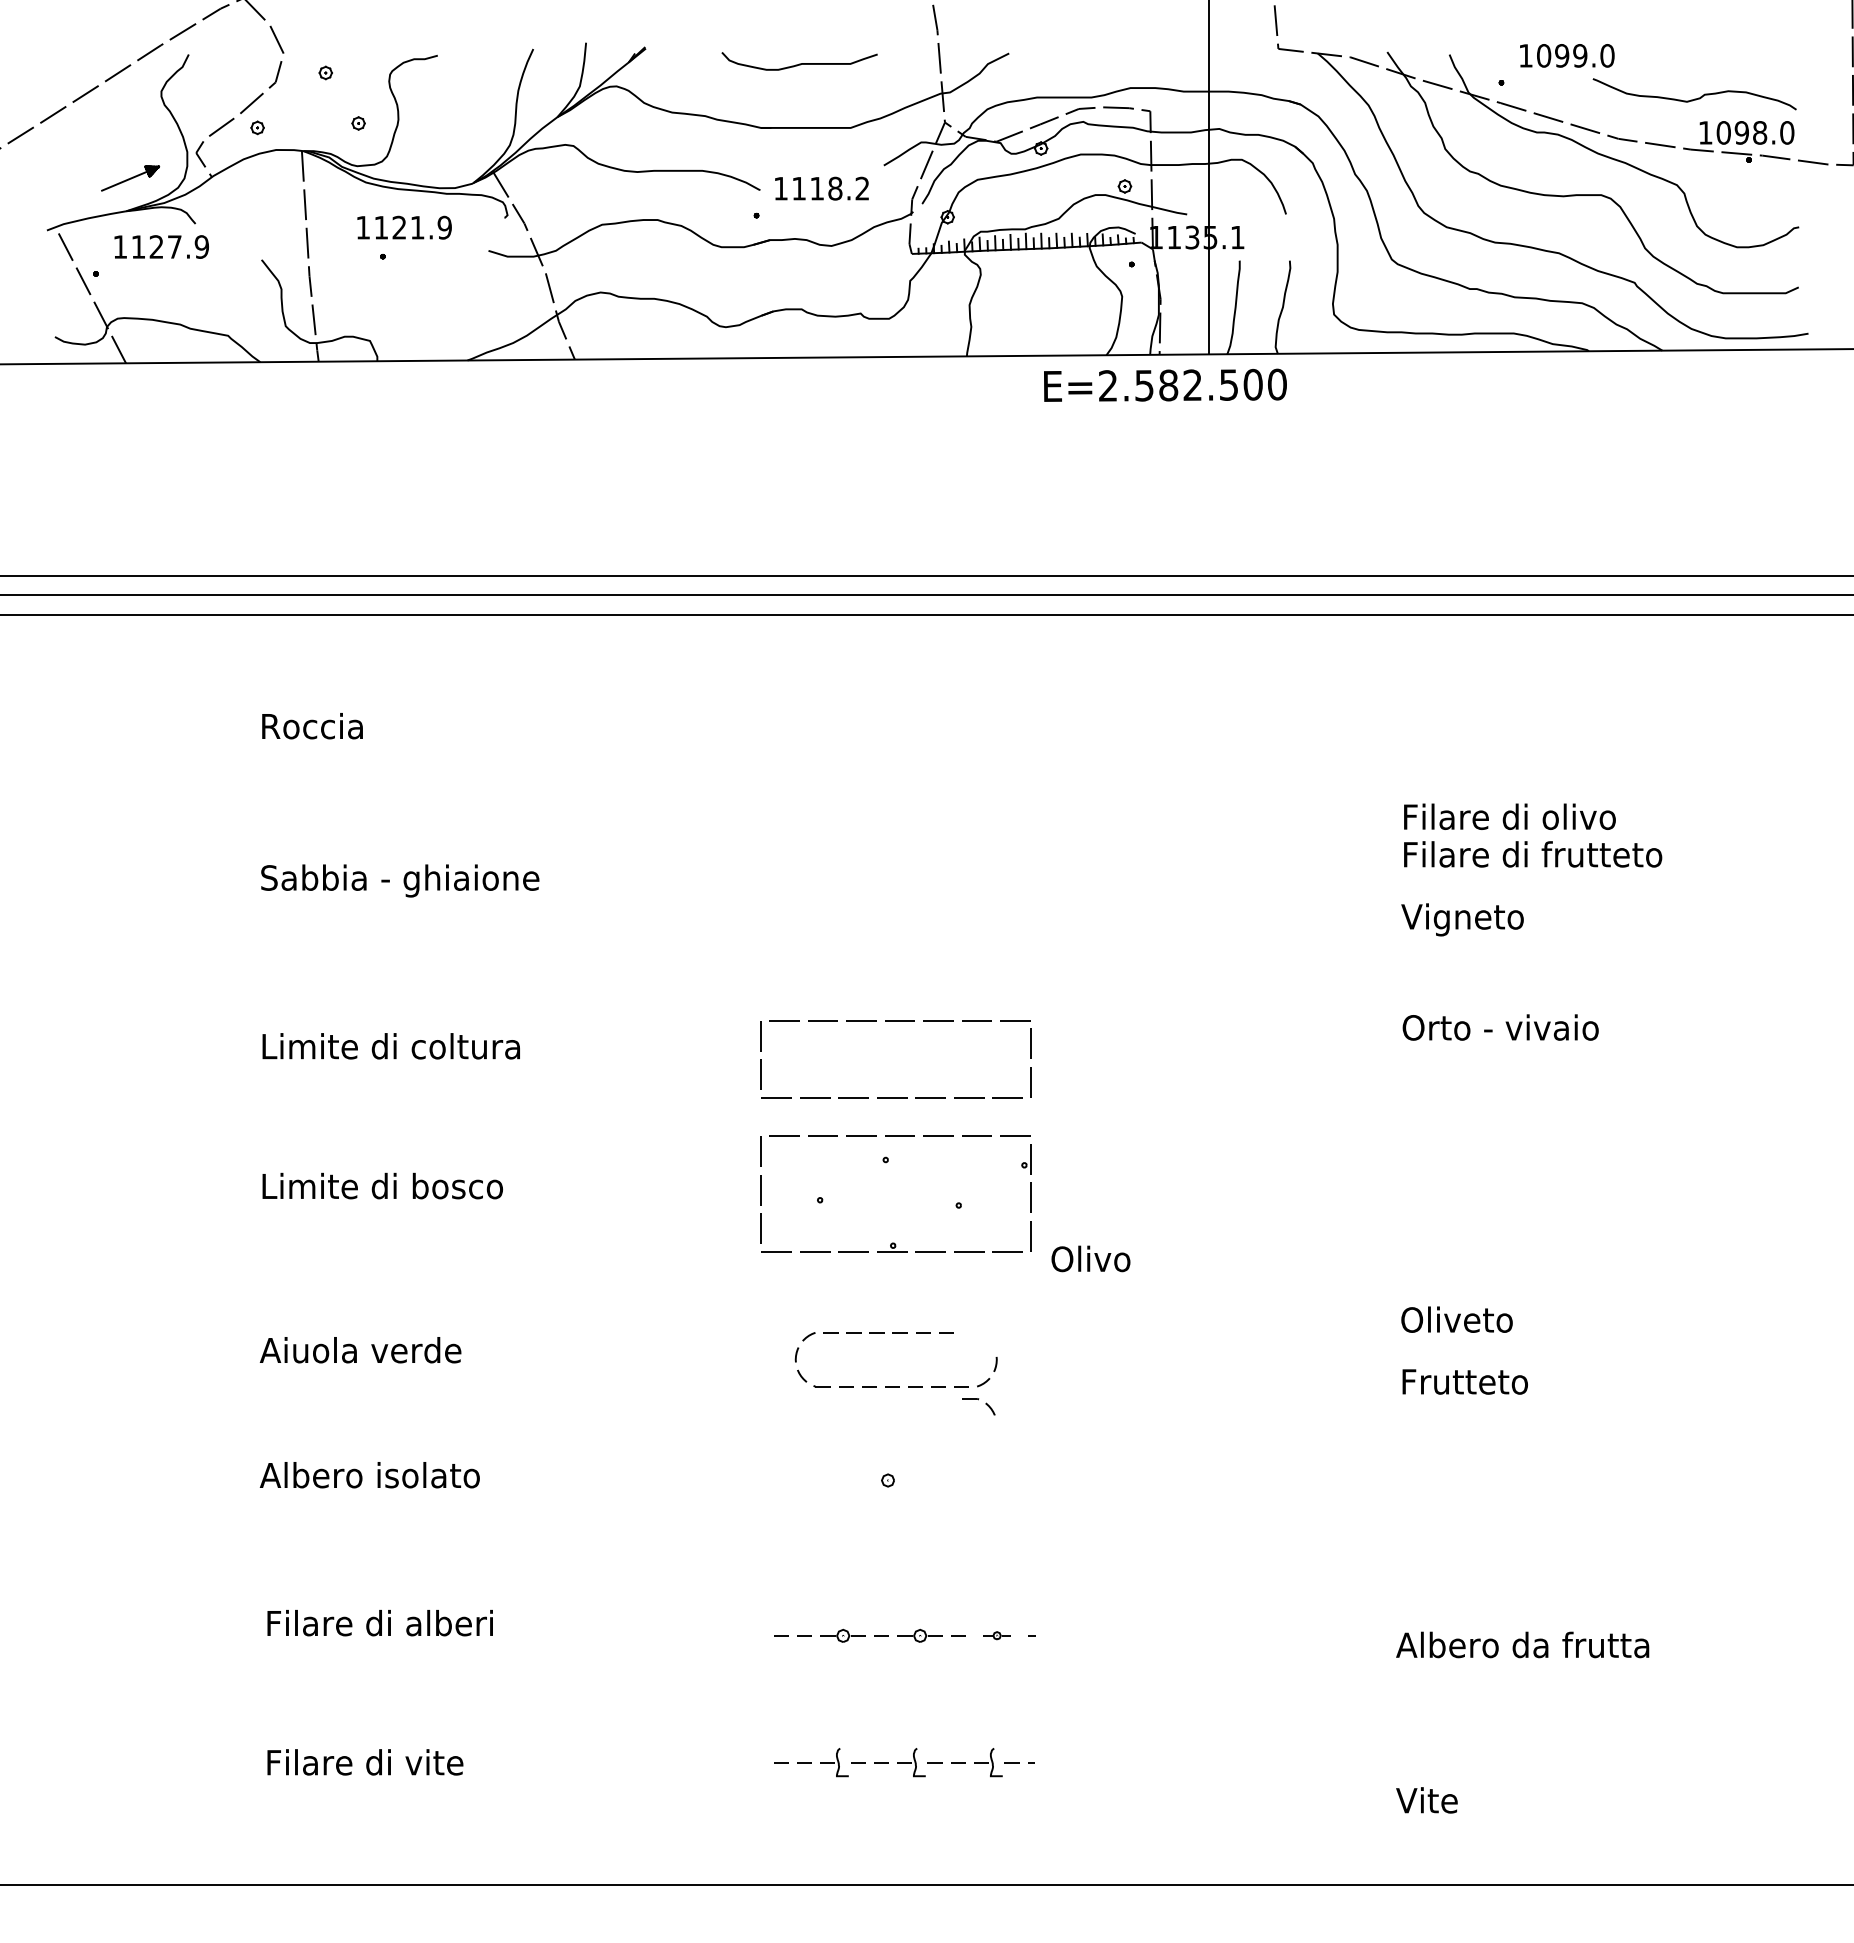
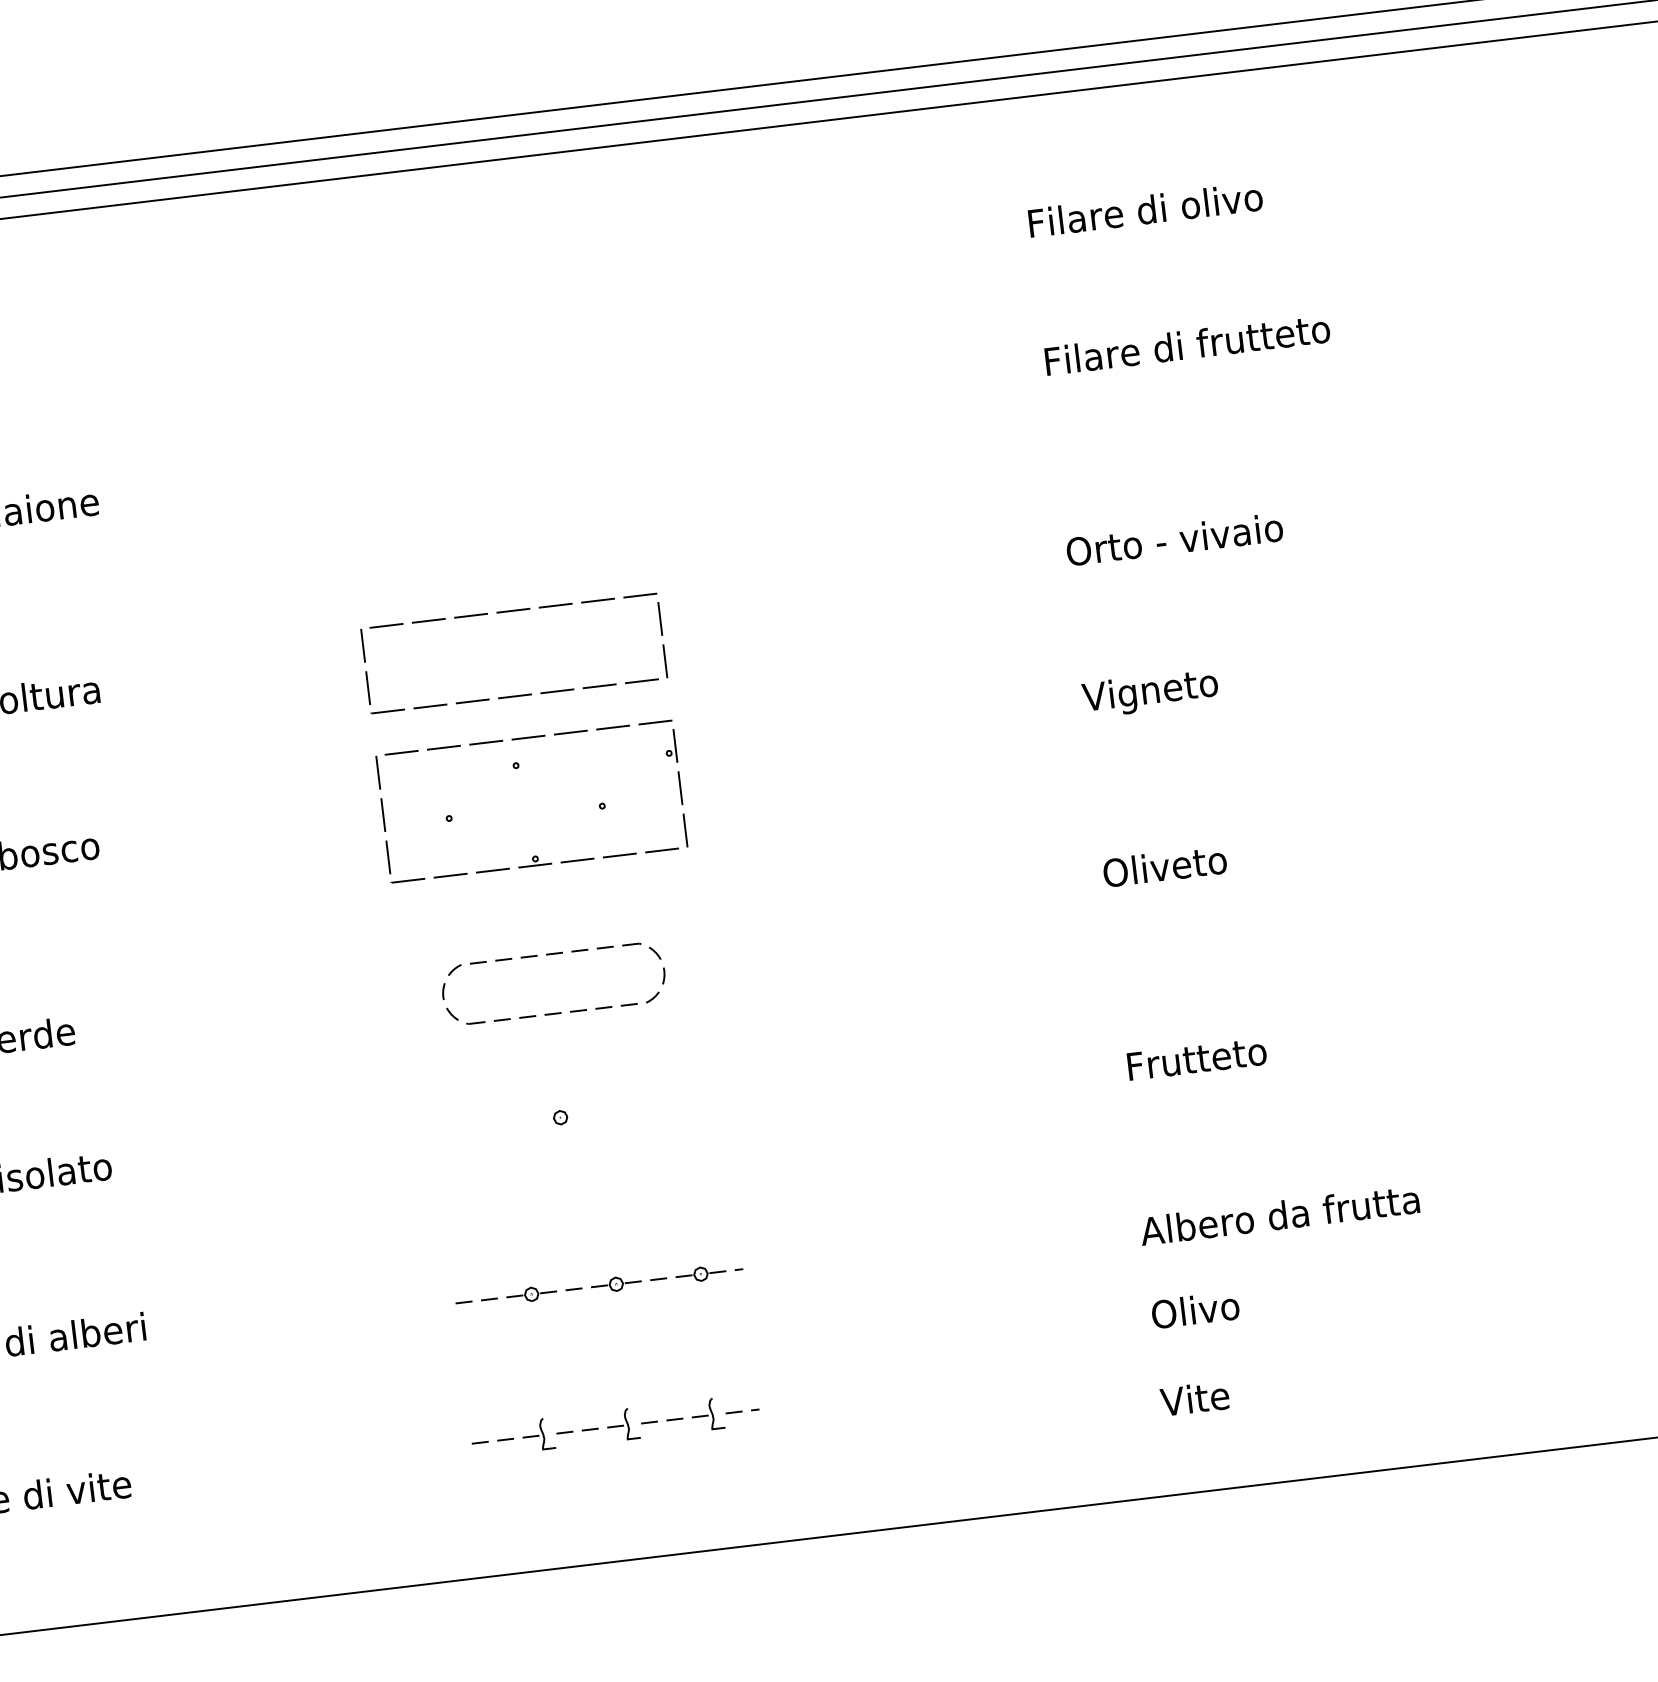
text: (1509, 816) -> (1145, 209), moved
text: (1462, 919) -> (1150, 692), moved
text: (1090, 1258) -> (1194, 1309), moved
text: (1464, 1381) -> (1196, 1058), moved
part: (978, 1406) -> (641, 951), moved
part: (996, 1635) -> (700, 1273), size x1.67

